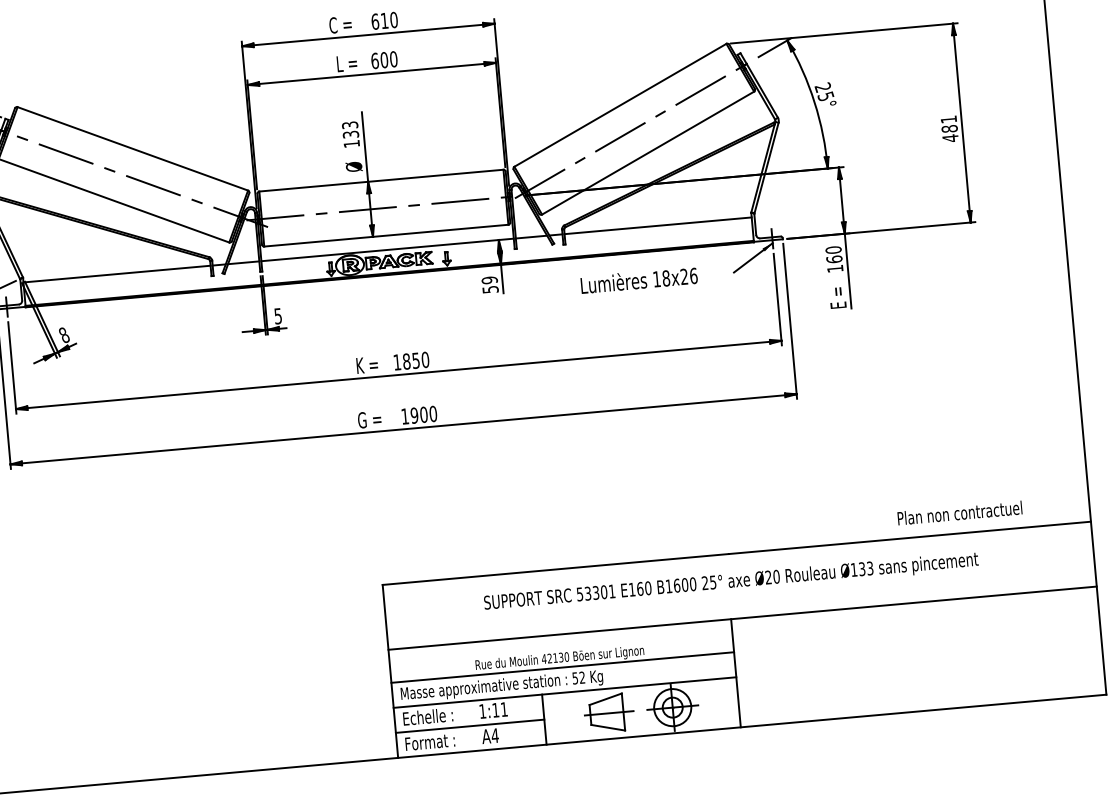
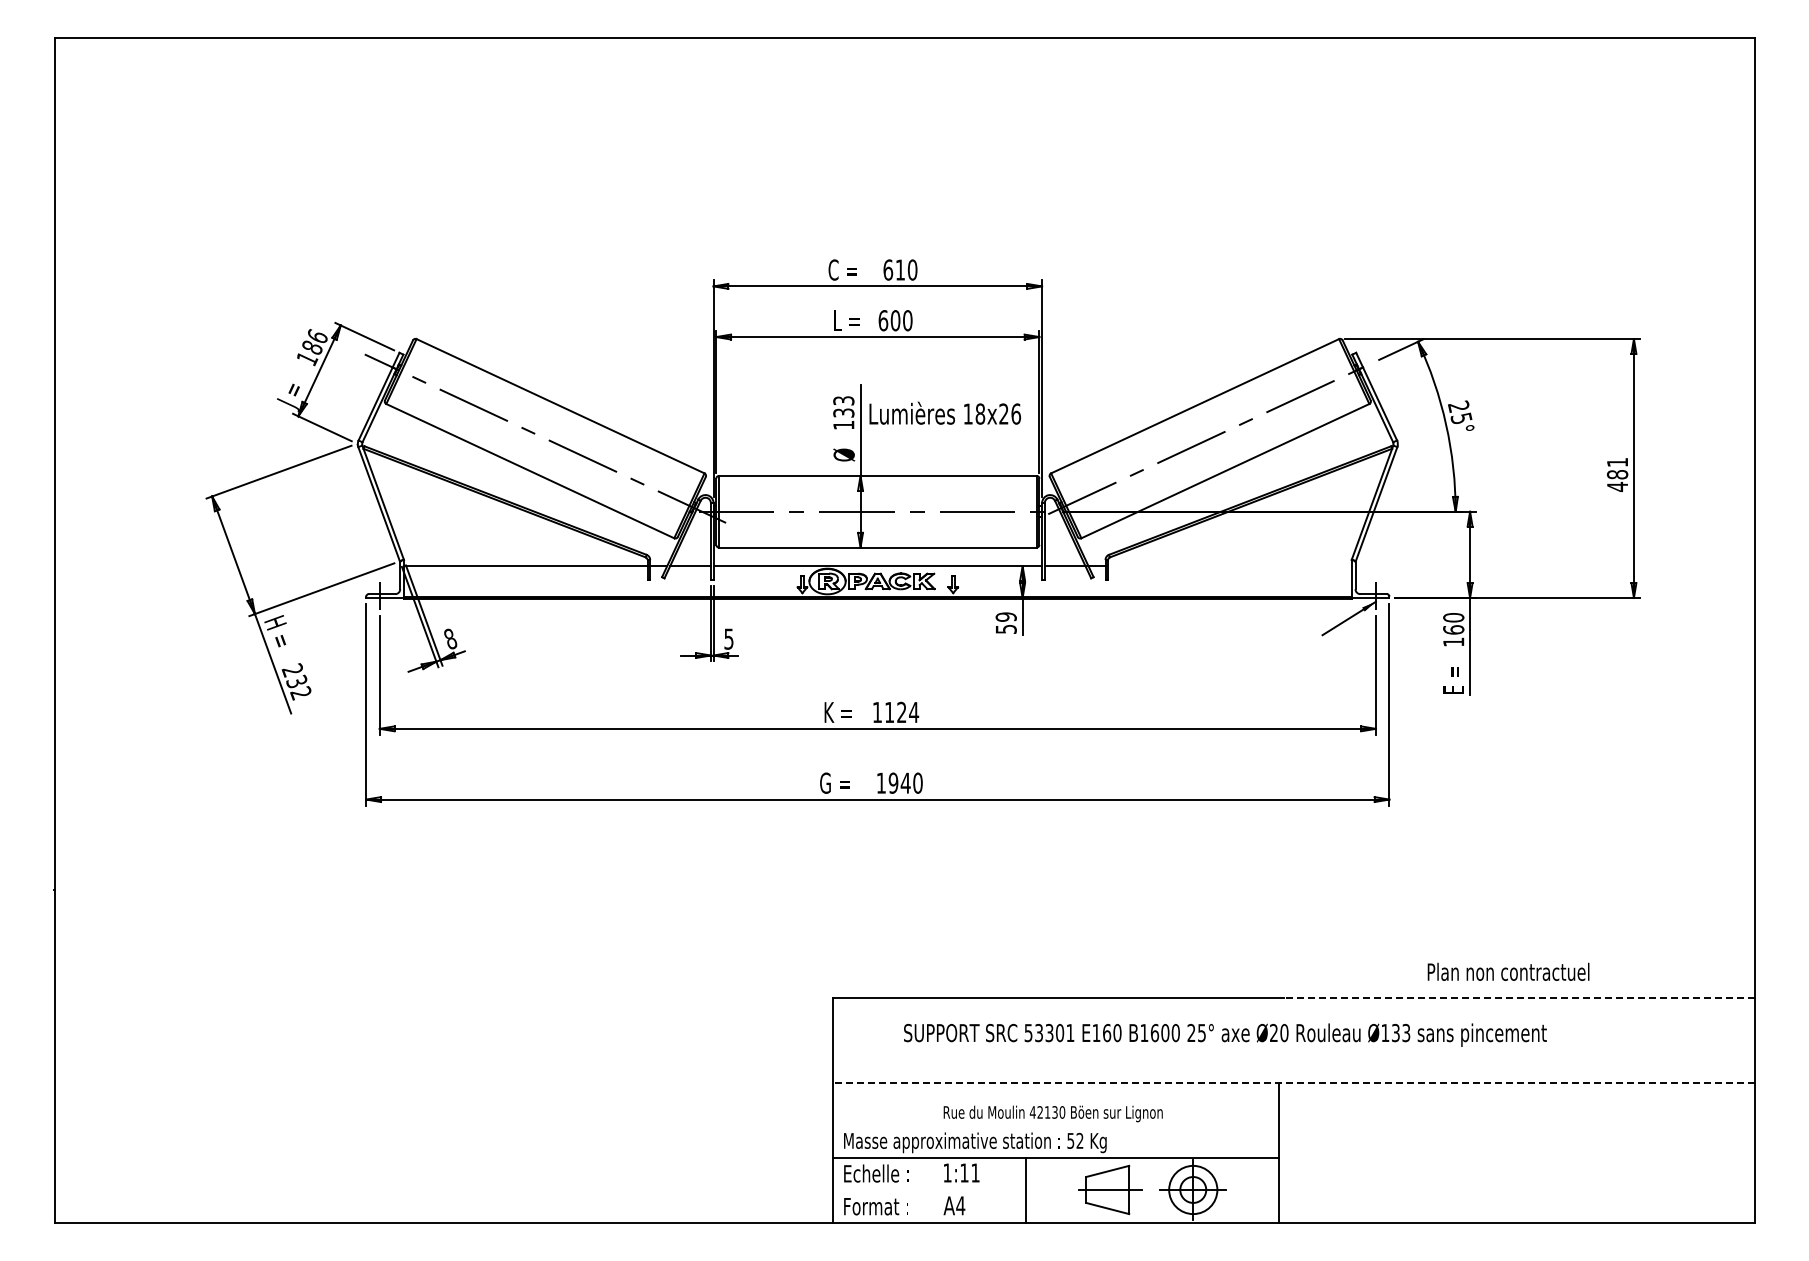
line: (657, 226) -> (1229, 566), removed
text: (638, 279) -> (944, 412), moved
text: (416, 360) -> (902, 712), 1850 -> 1124
text: (423, 414) -> (905, 782), 1900 -> 1940
text: (959, 512) -> (1508, 971), moved
line: (910, 538) -> (1519, 998), solid -> dashed
text: (731, 581) -> (1225, 1034), moved
line: (742, 618) -> (1293, 1082), solid -> dashed
line: (562, 667) -> (1055, 1125), removed
line: (470, 726) -> (929, 1190), removed

